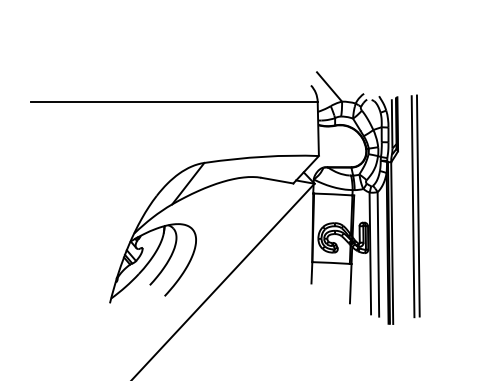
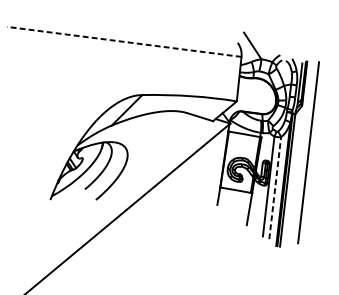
line: (173, 101) -> (123, 41), solid -> dashed
line: (417, 205) -> (312, 152), removed
line: (378, 253) -> (275, 187), solid -> dashed

